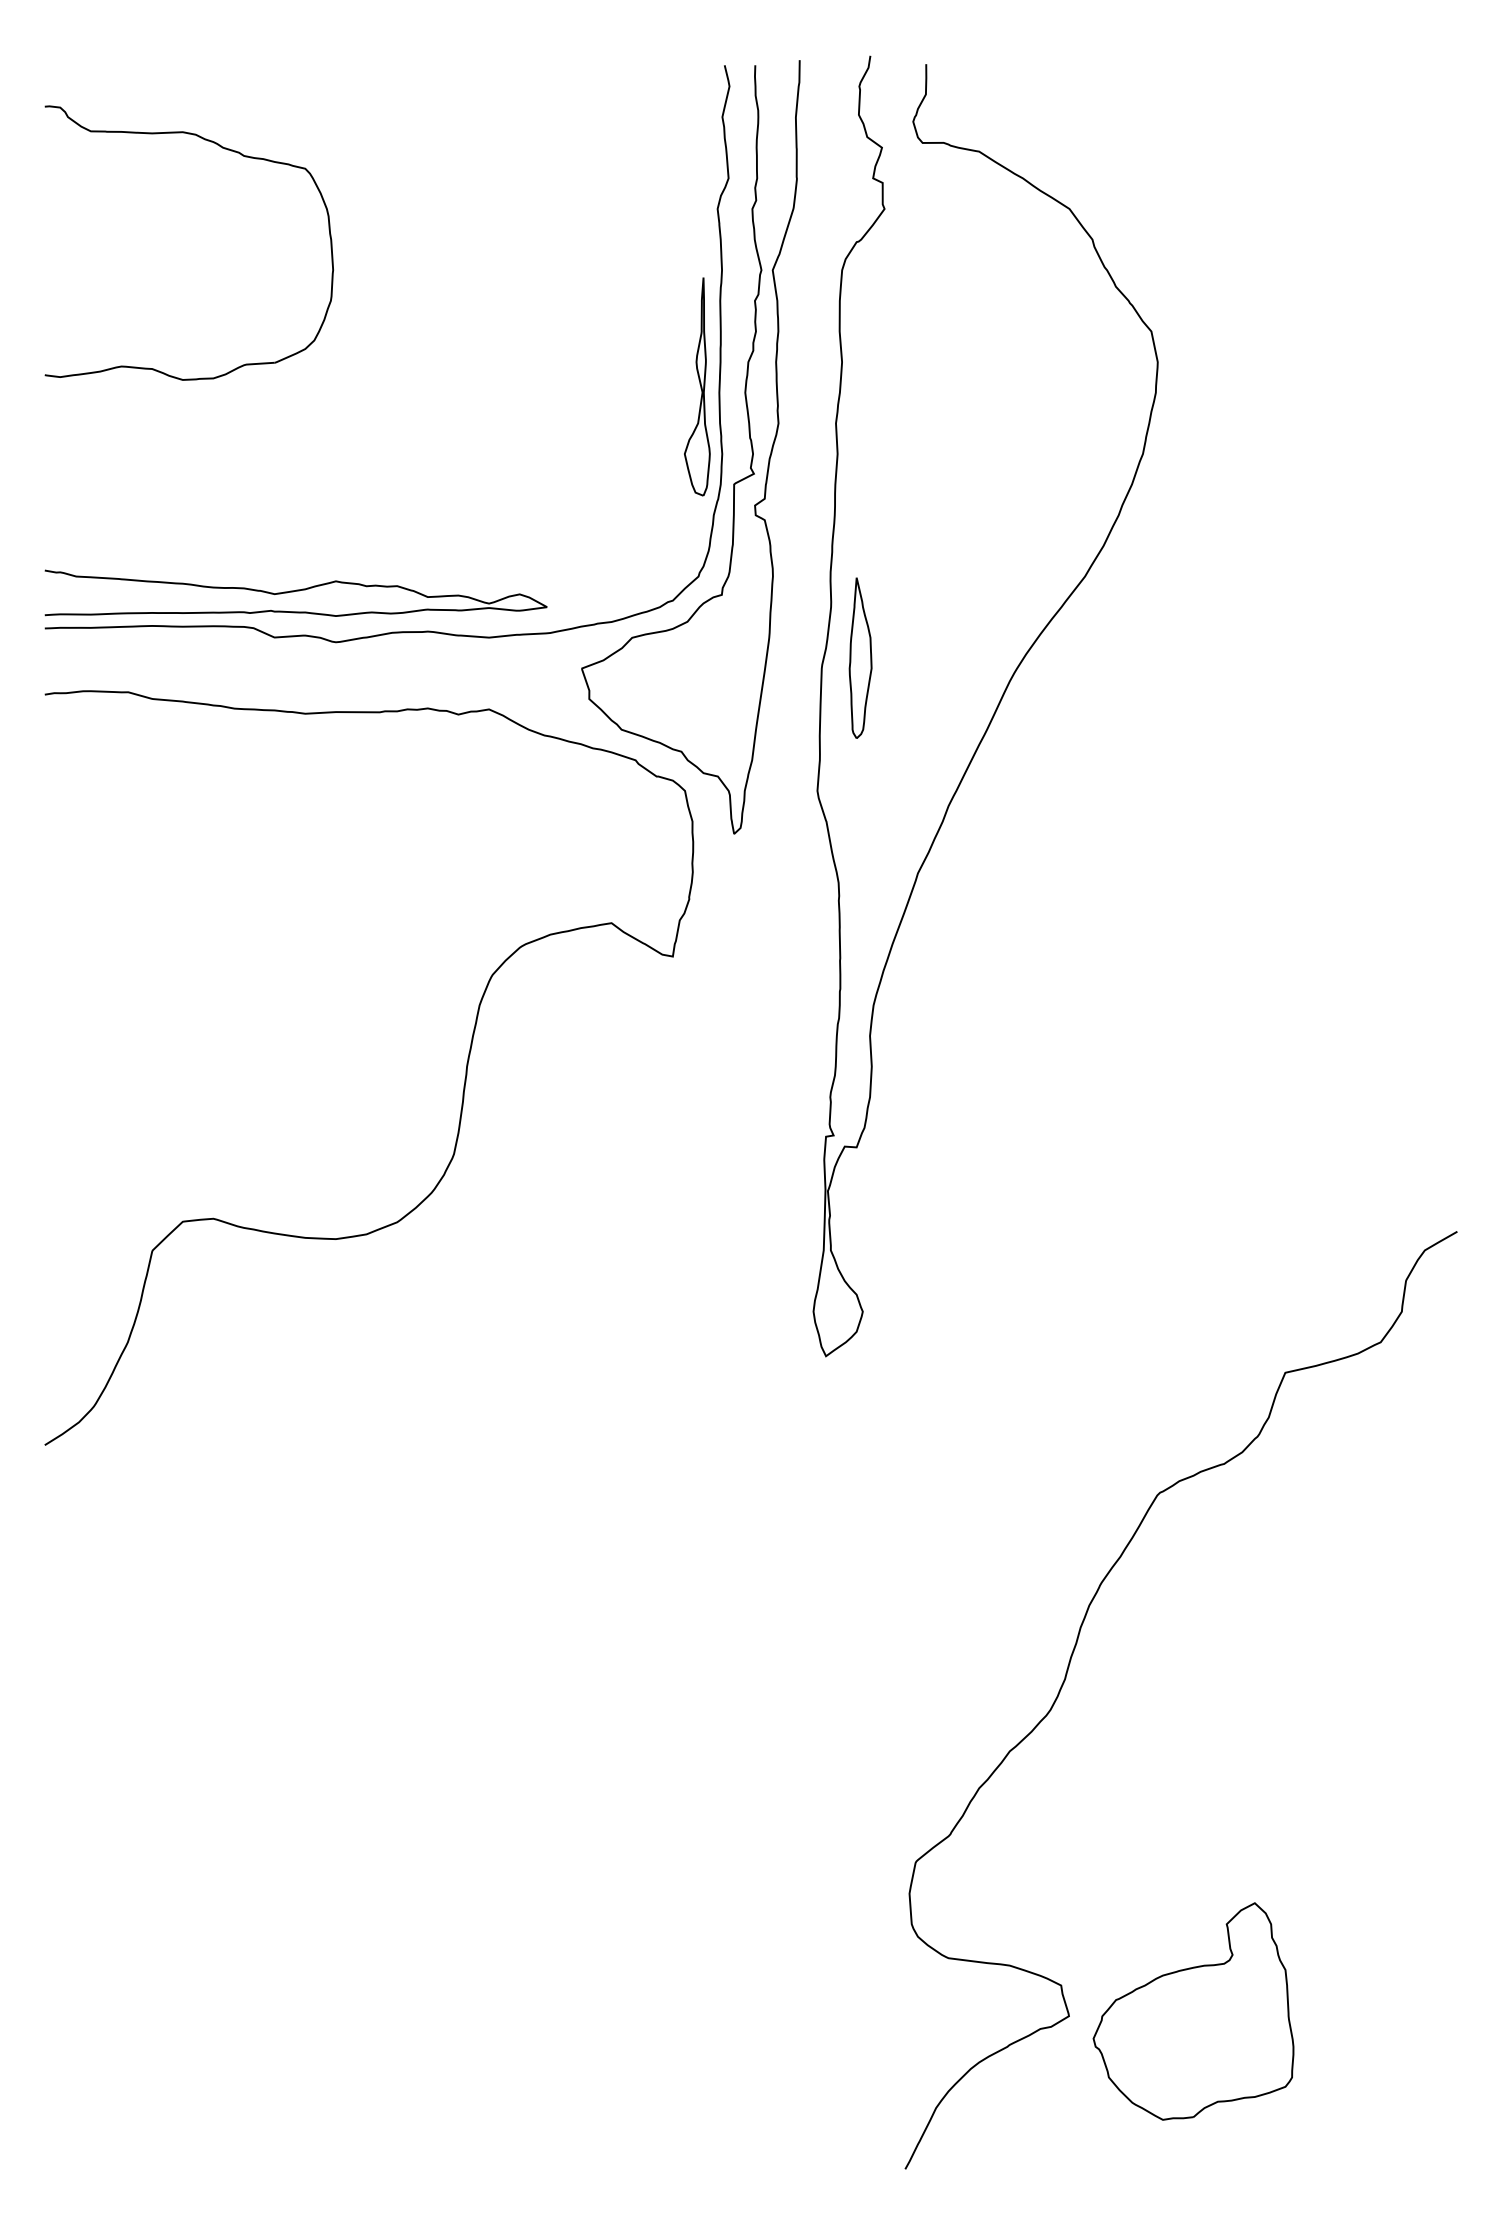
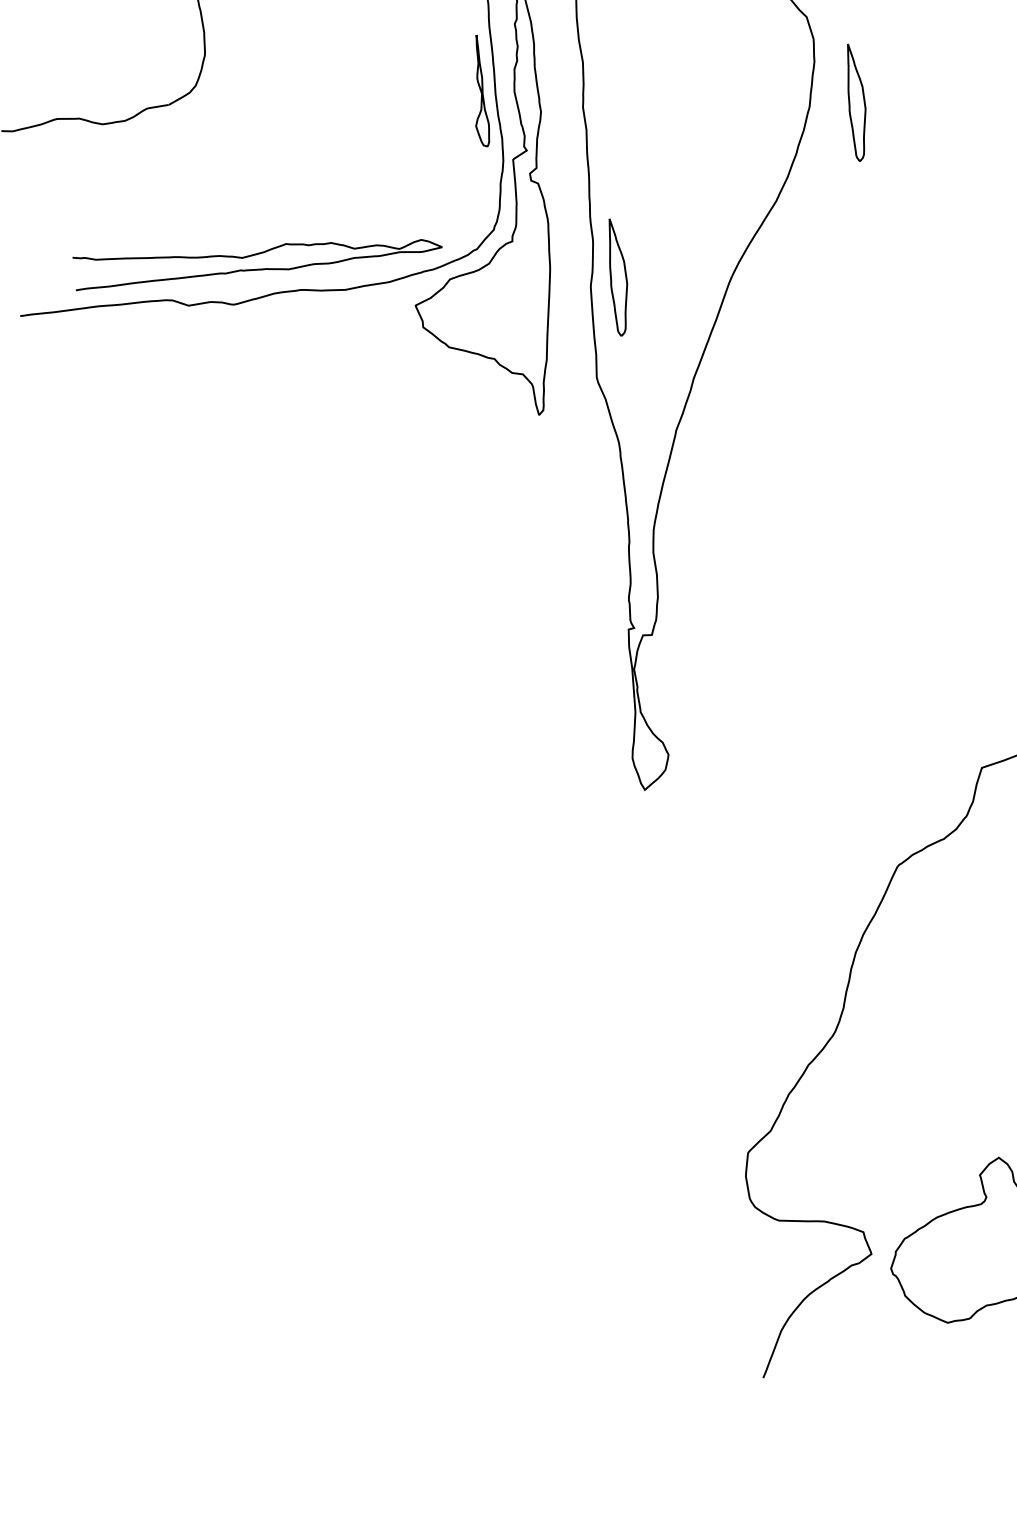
part: (697, 386) -> (479, 90), size x0.7
part: (1207, 453) -> (856, 102), added
curve: (295, 591) -> (257, 254), moved
curve: (464, 1078) -> (360, 613), removed

